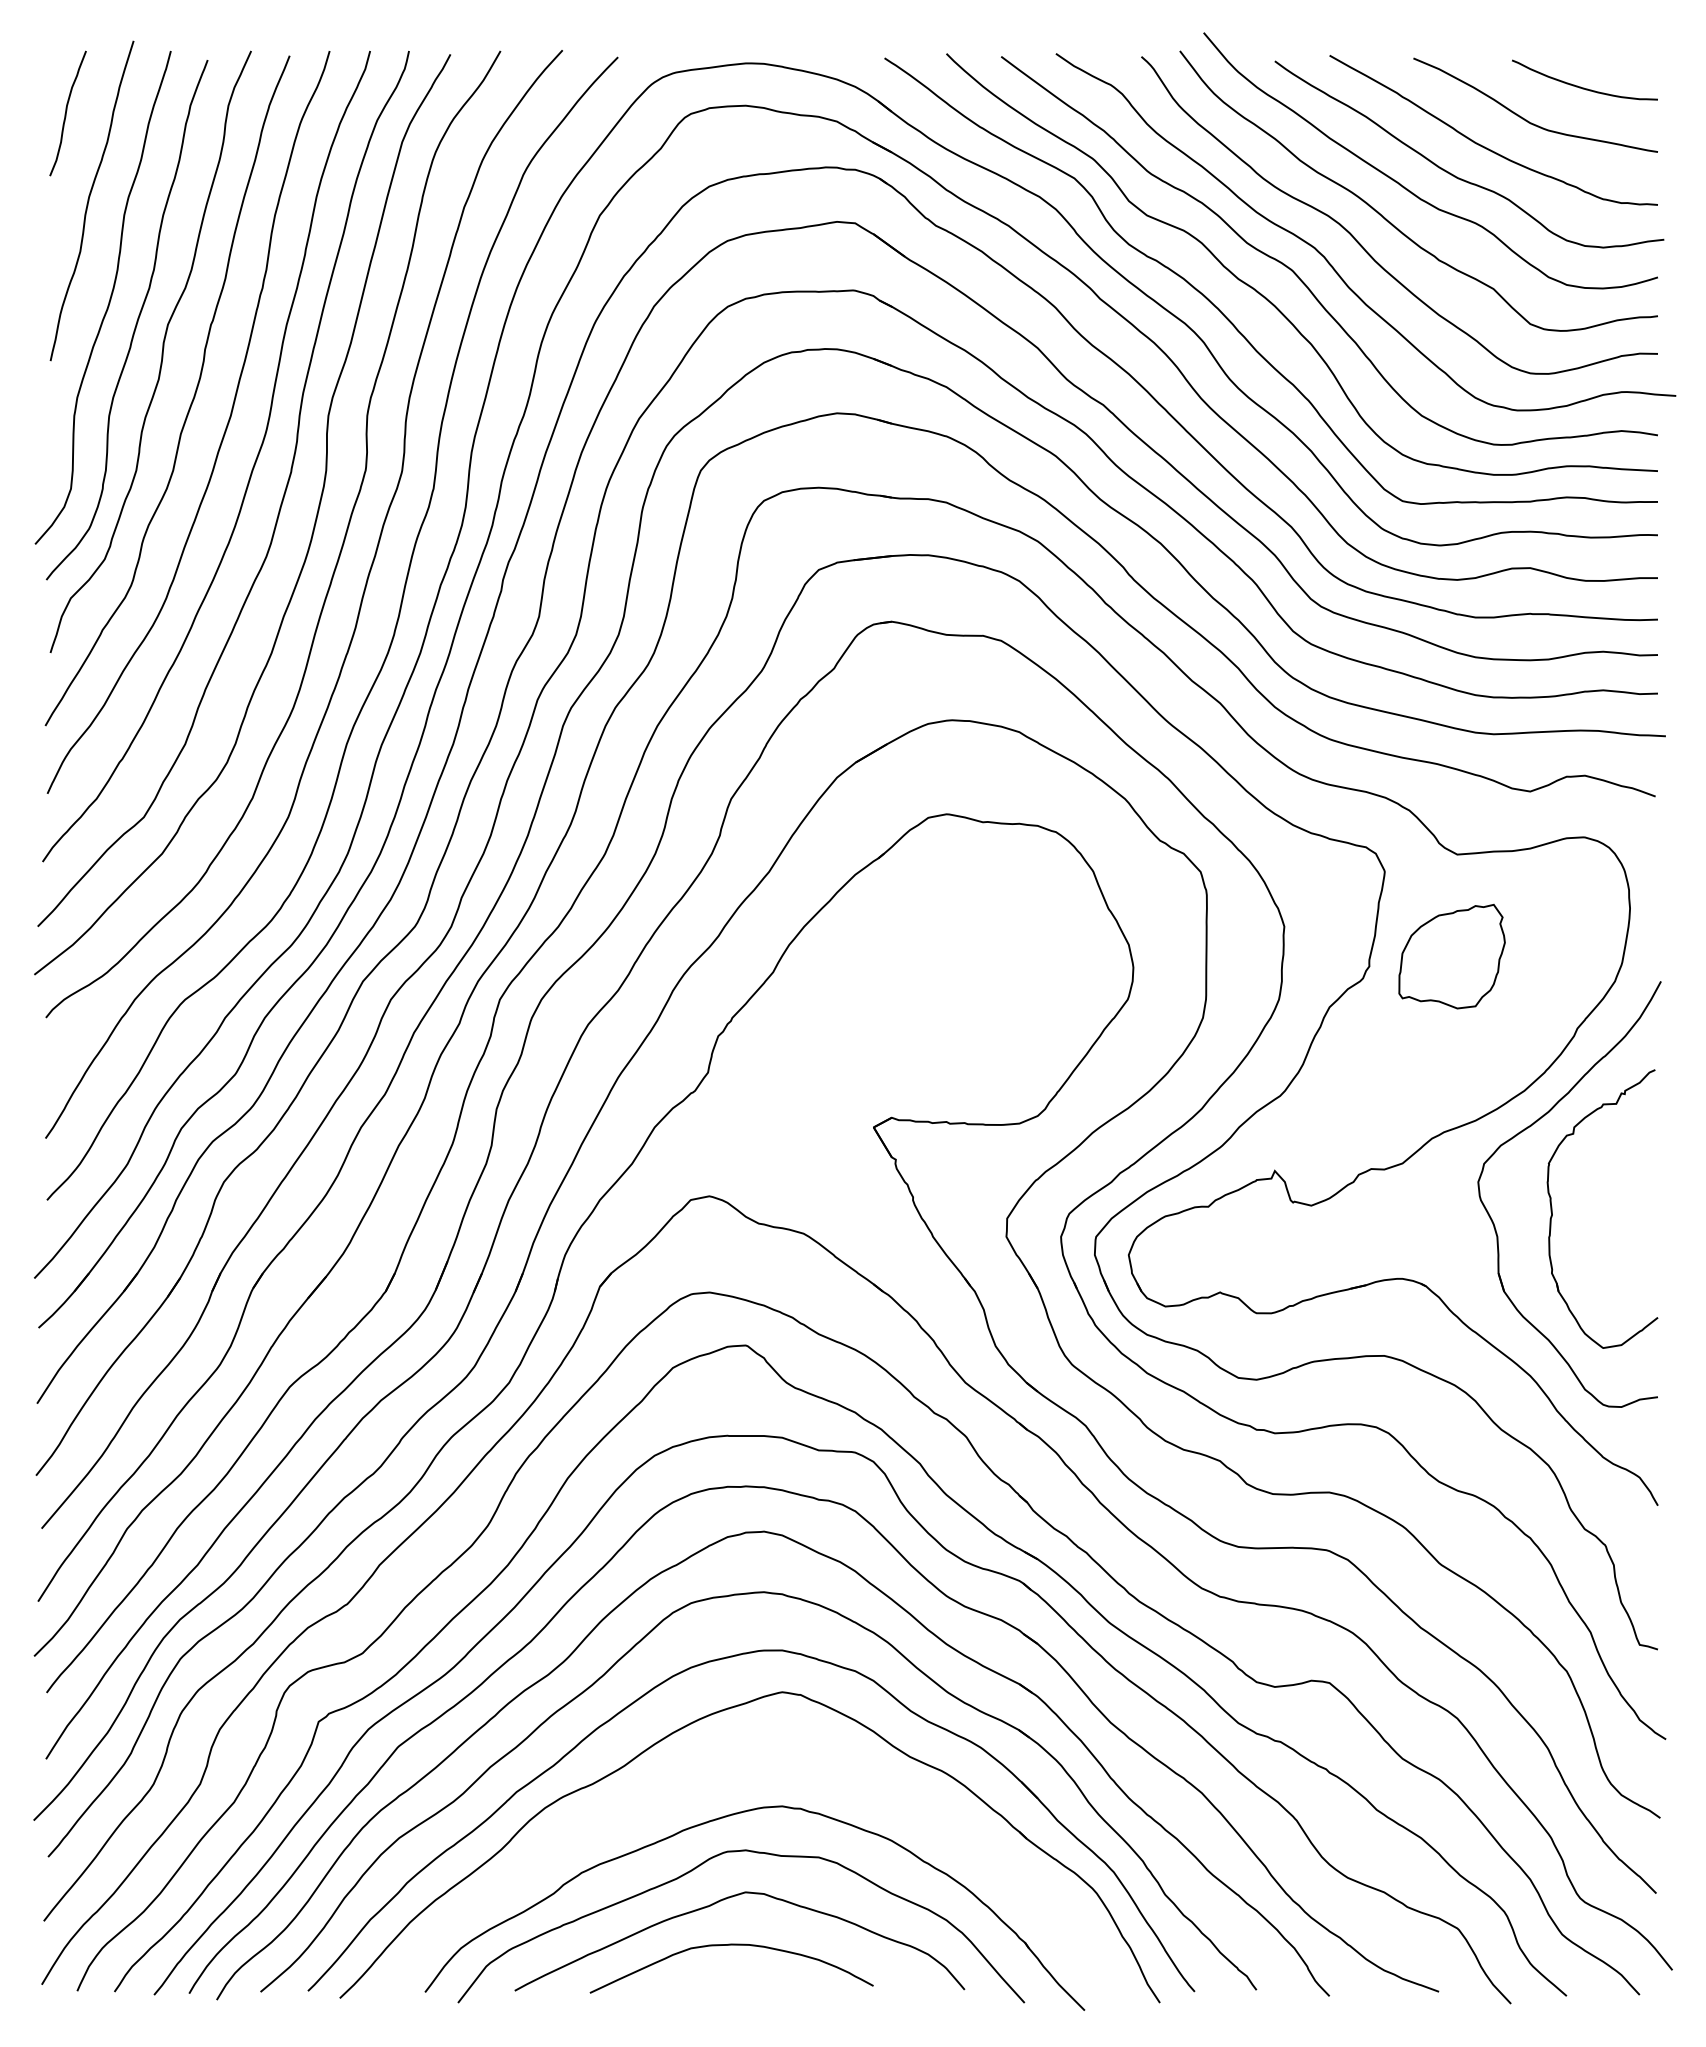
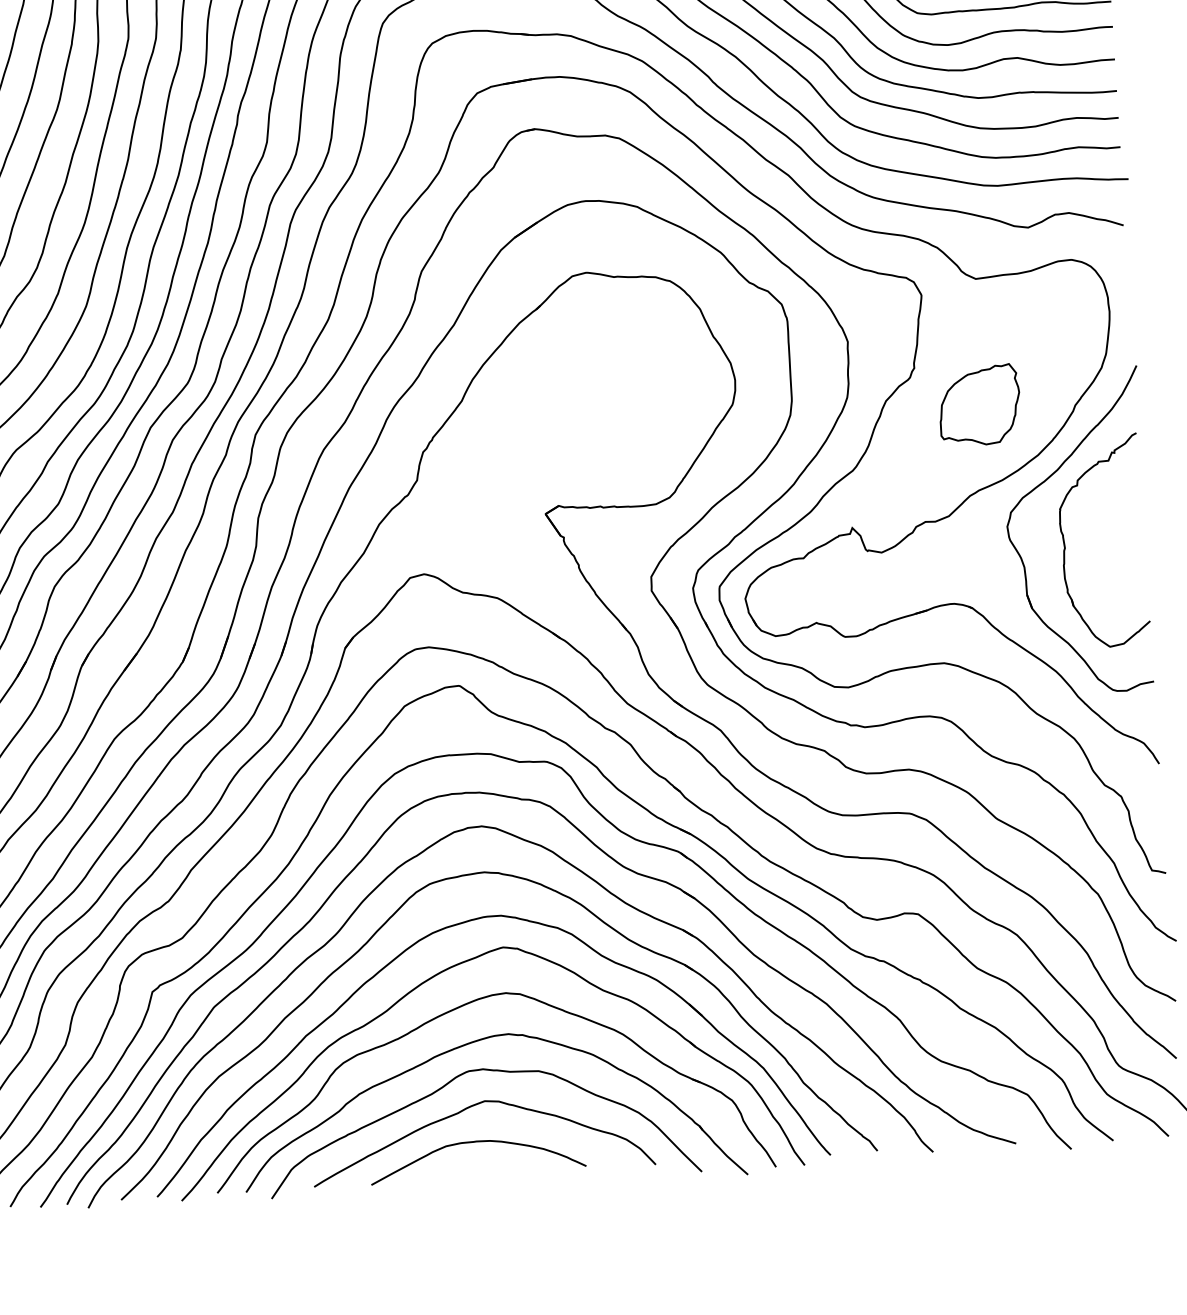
part: (1451, 956) -> (979, 405), moved
part: (716, 1769) -> (456, 1009), added

